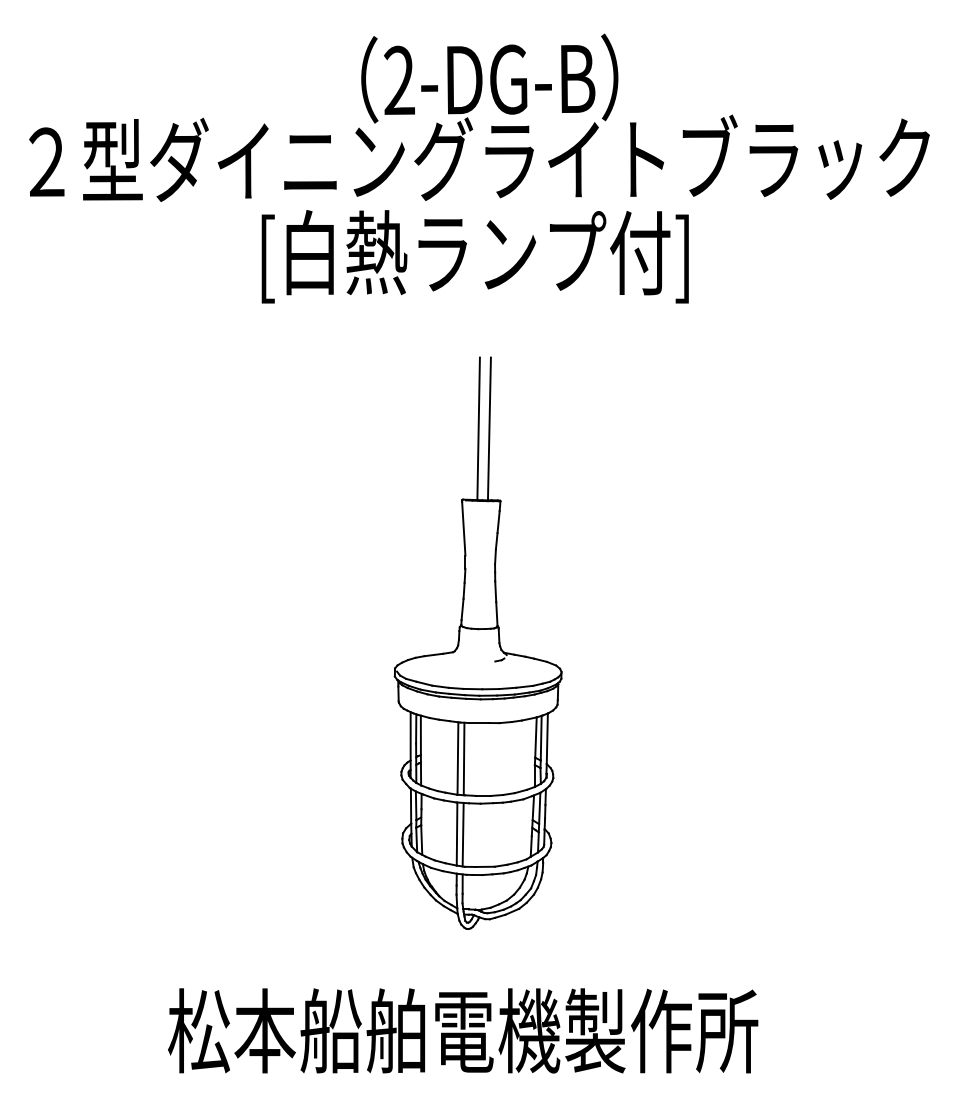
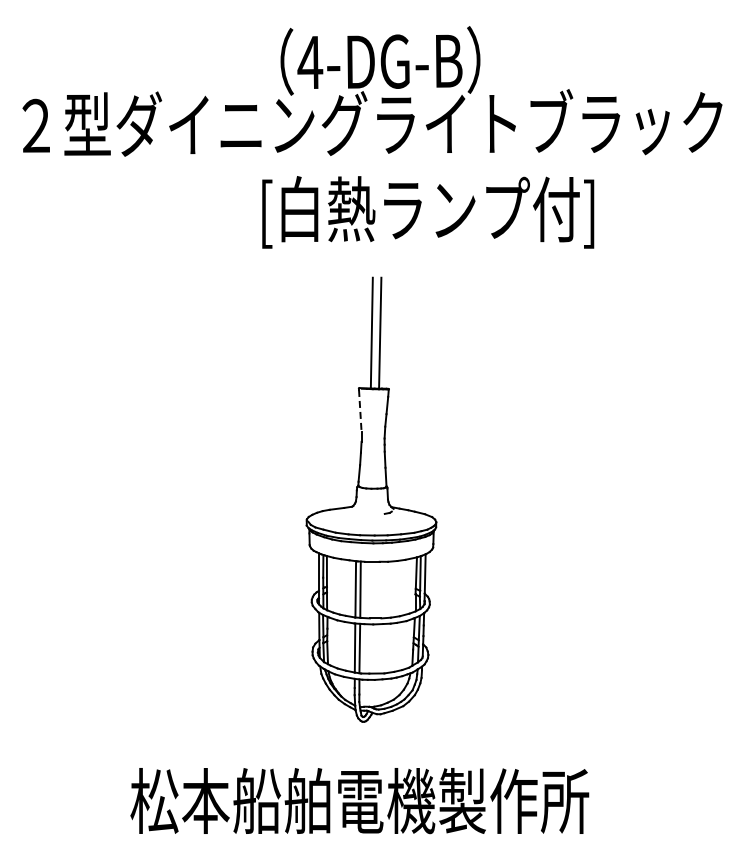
text: (399, 80) -> (310, 62), 2-DG-B -> 4-DG-B
text: (475, 256) -> (428, 212), moved
line: (464, 528) -> (360, 410), solid -> dashed

